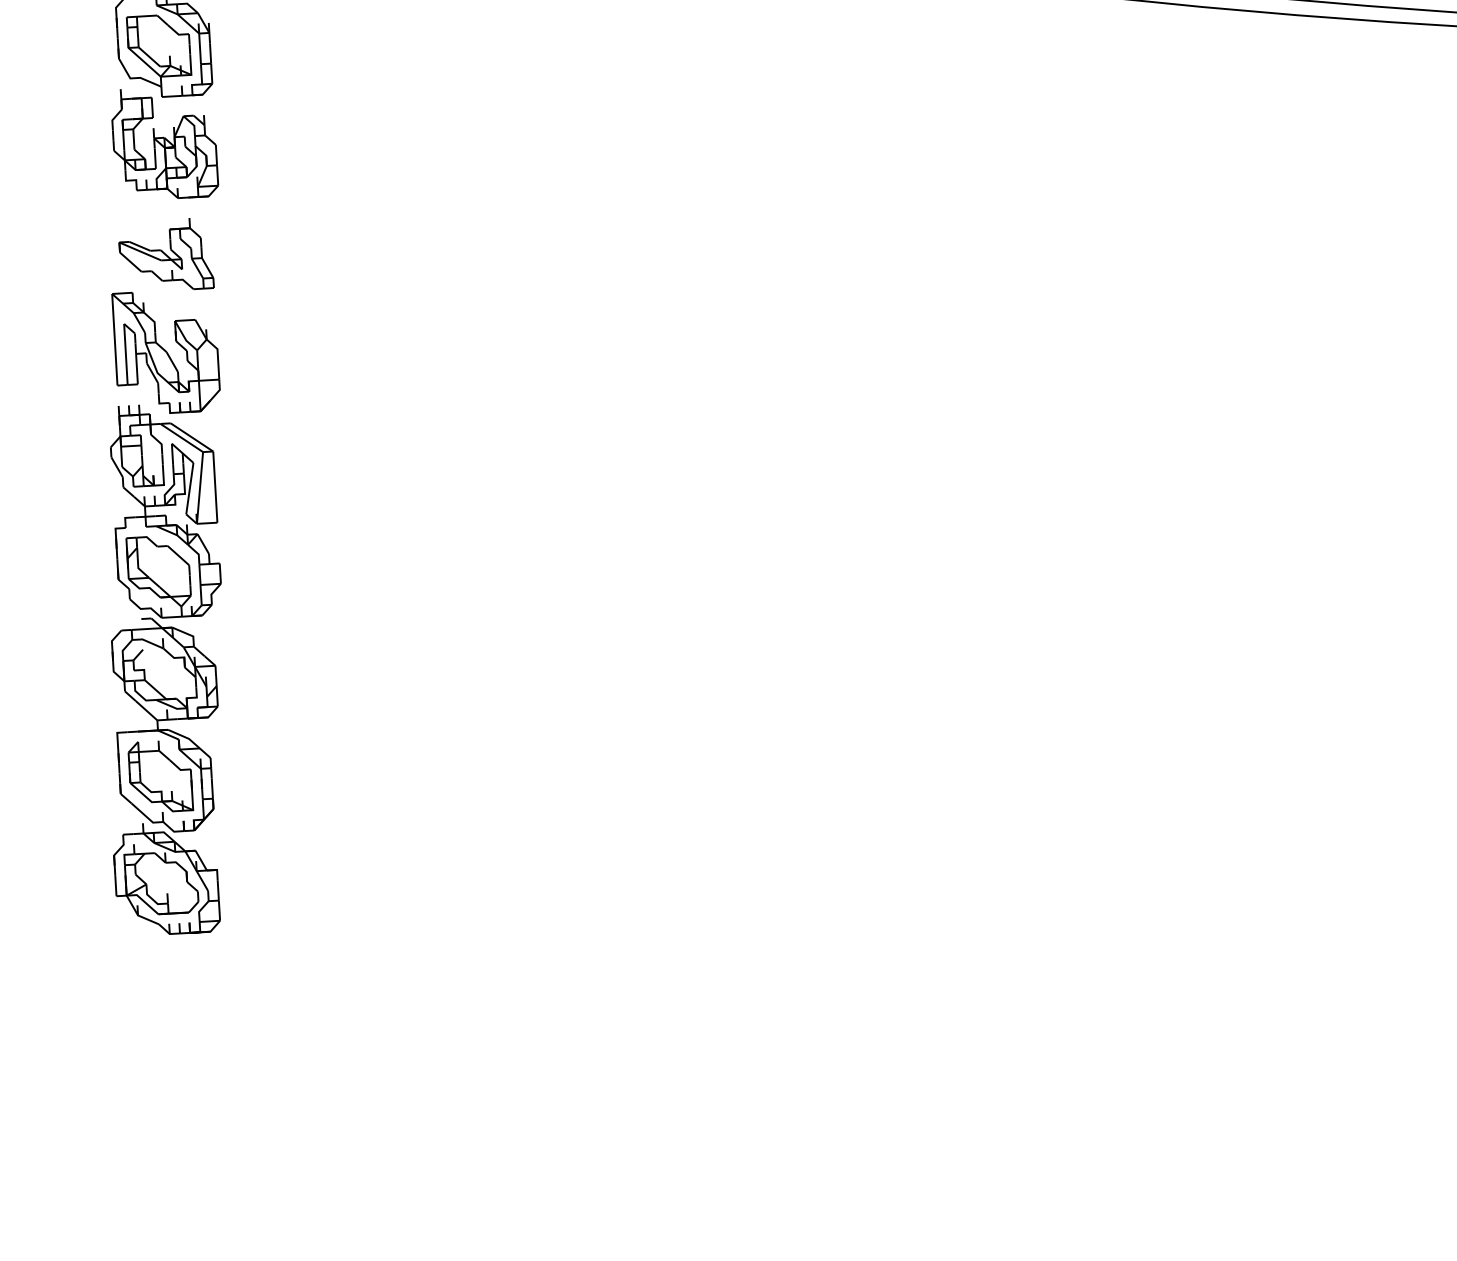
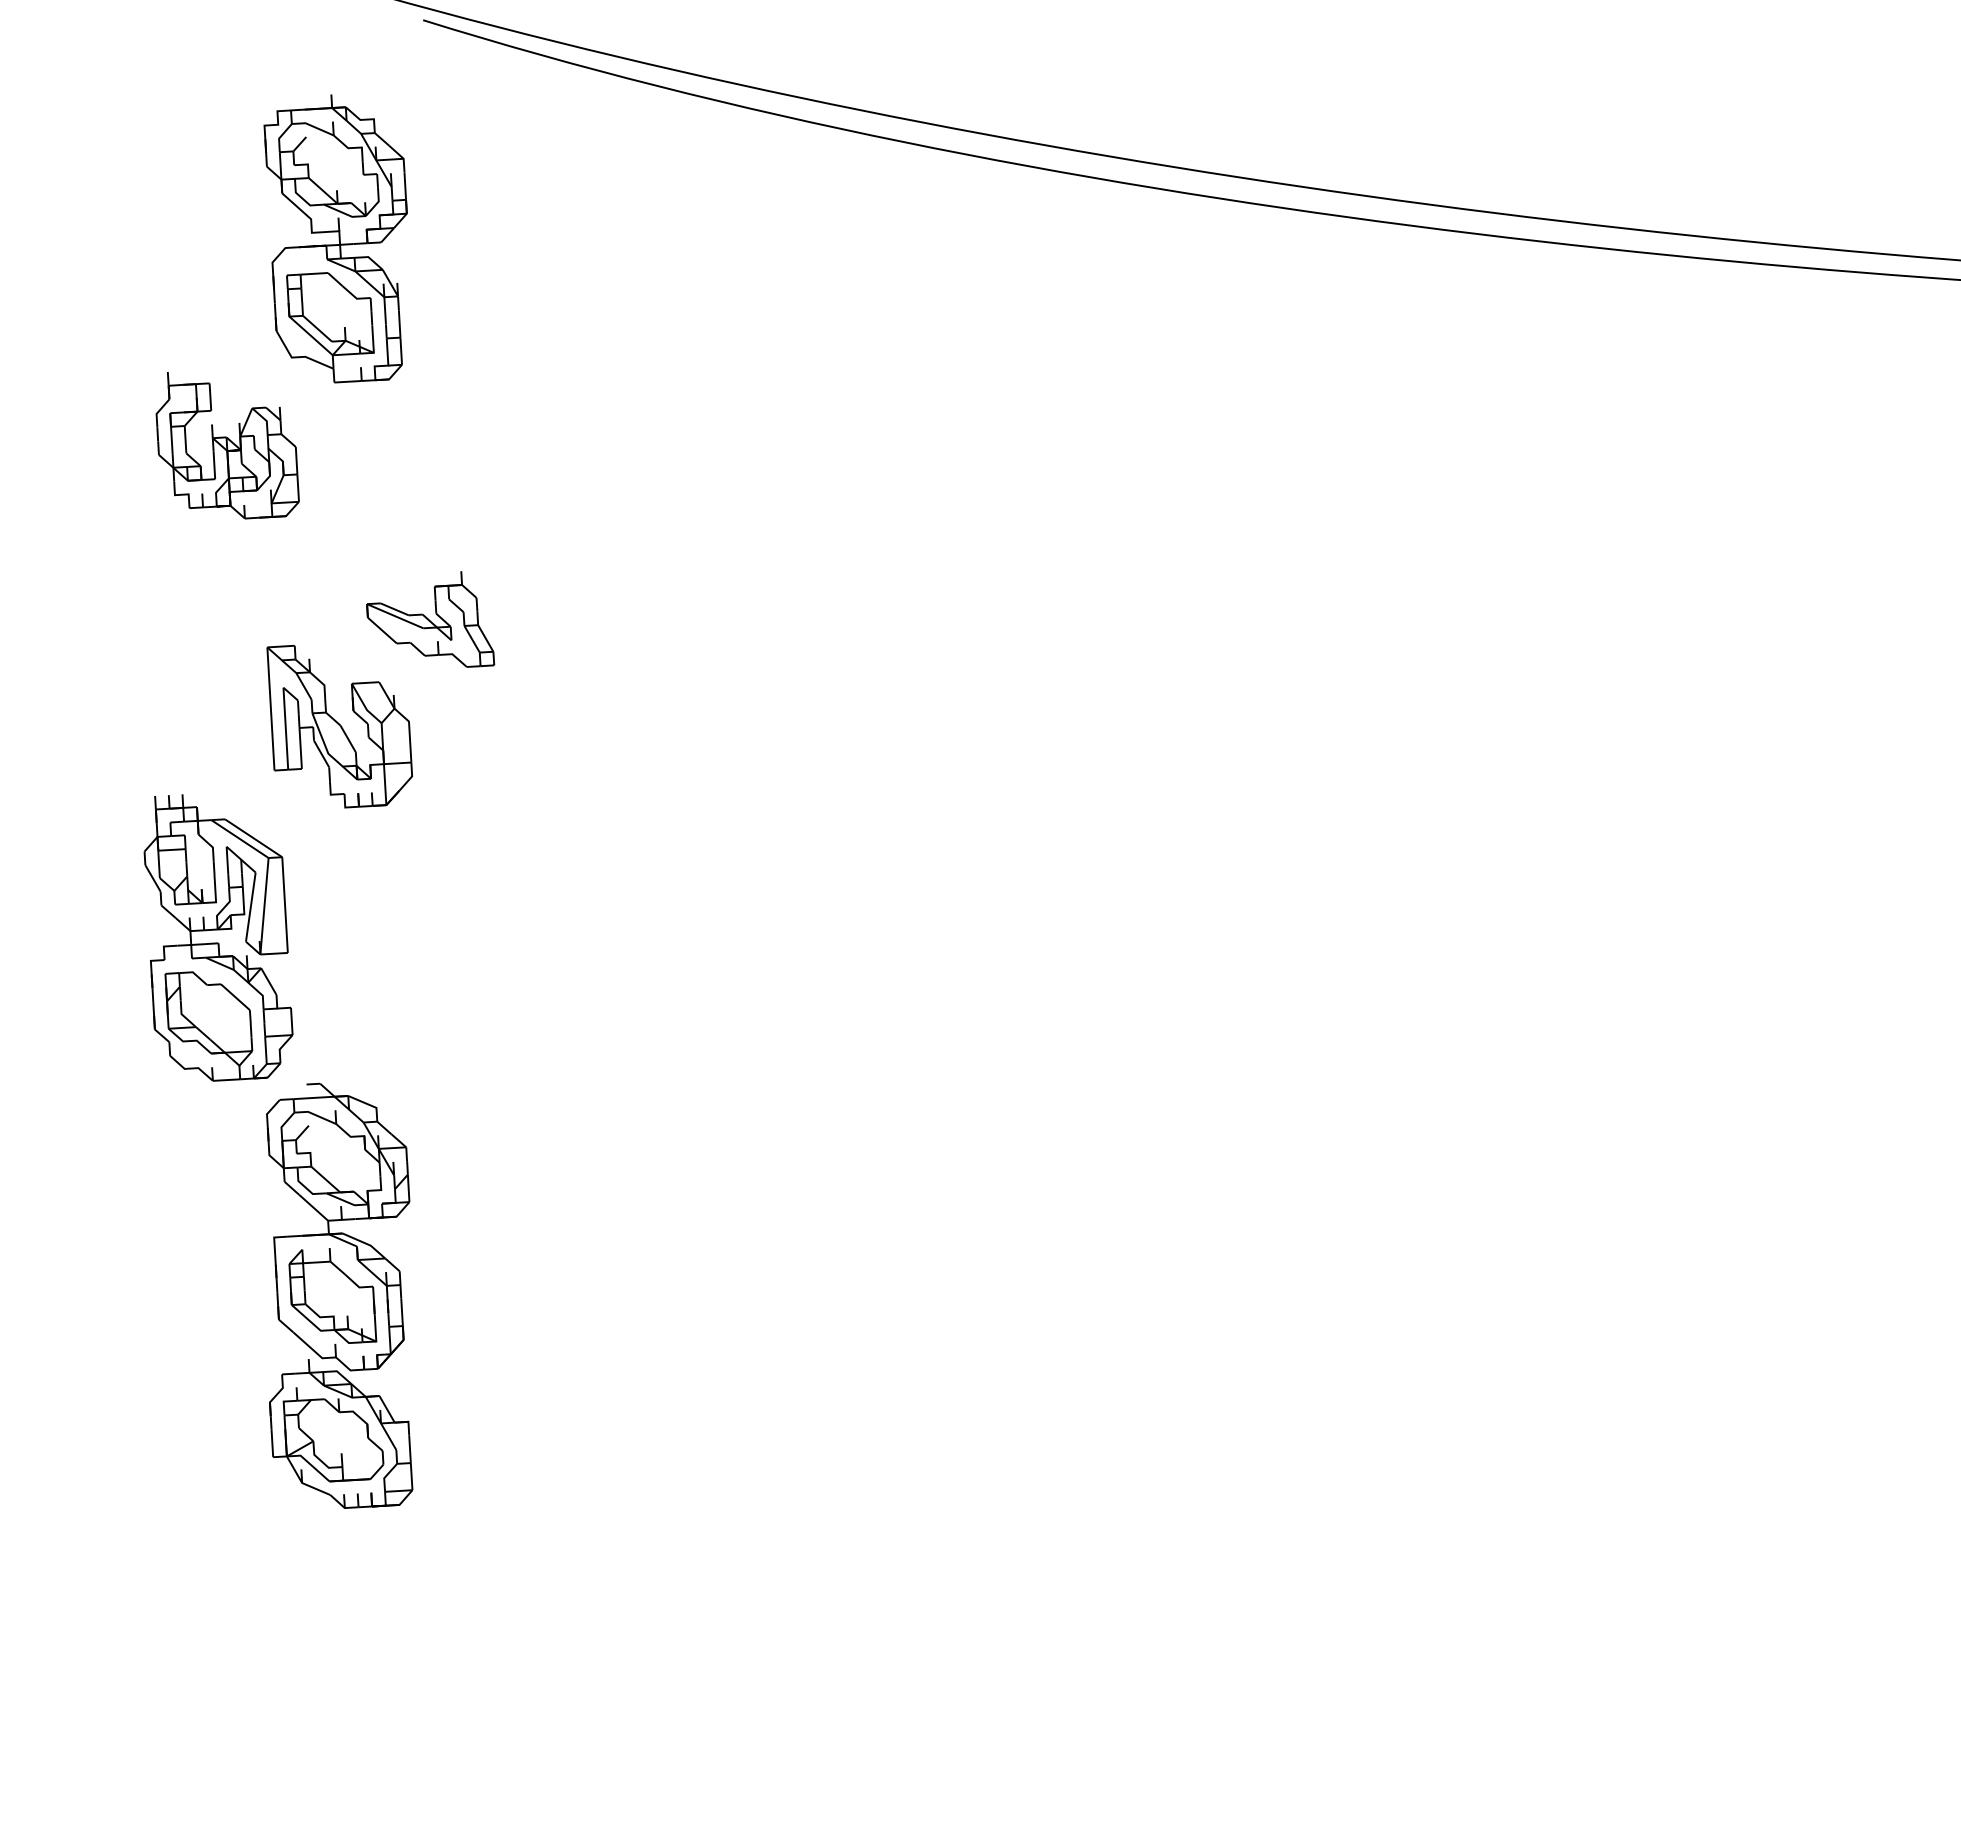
part: (165, 143) -> (227, 445), moved
part: (166, 253) -> (430, 619), moved
part: (165, 511) -> (218, 937), moved

